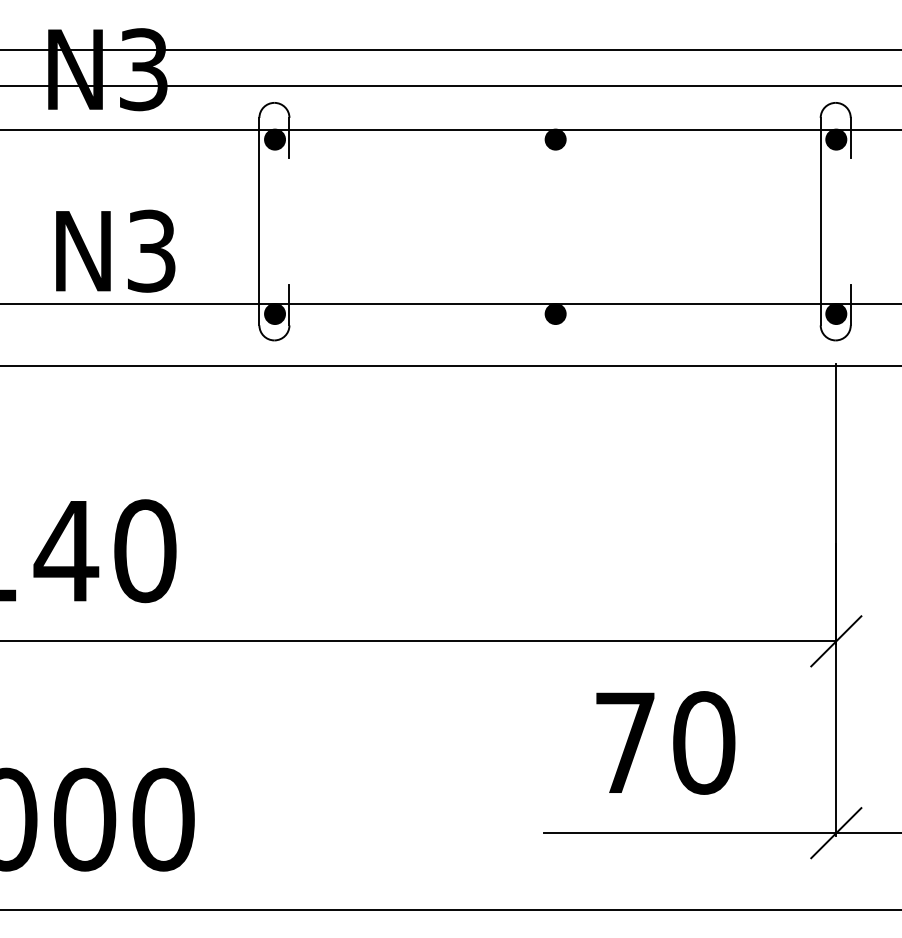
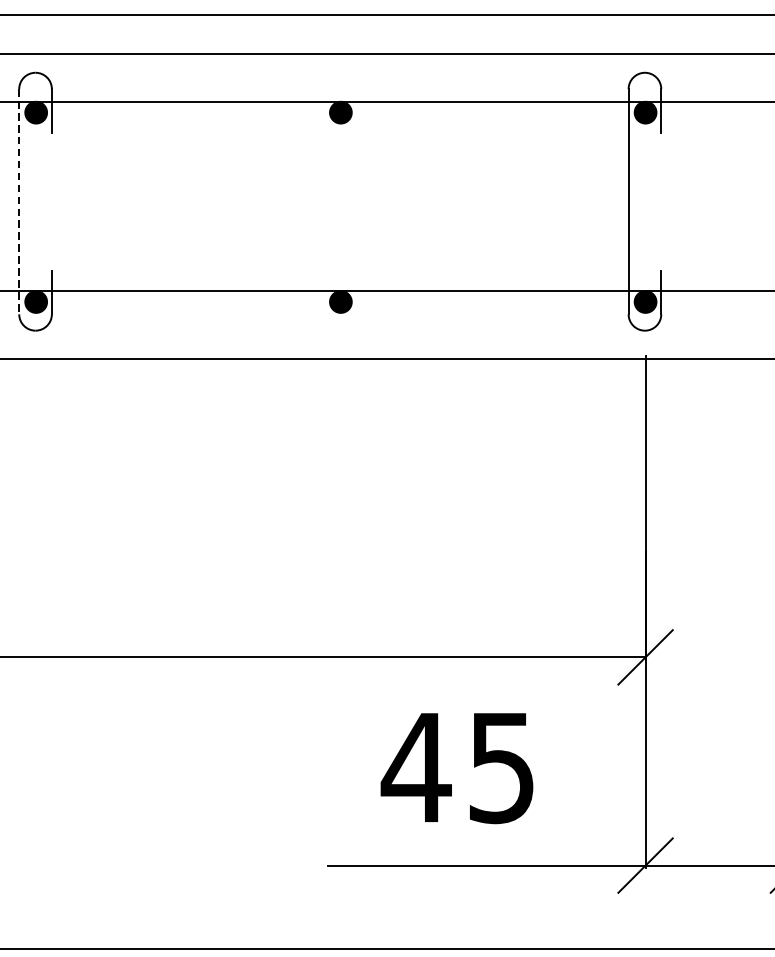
line: (259, 221) -> (19, 201), solid -> dashed
text: (663, 742) -> (457, 767), 70 -> 45

